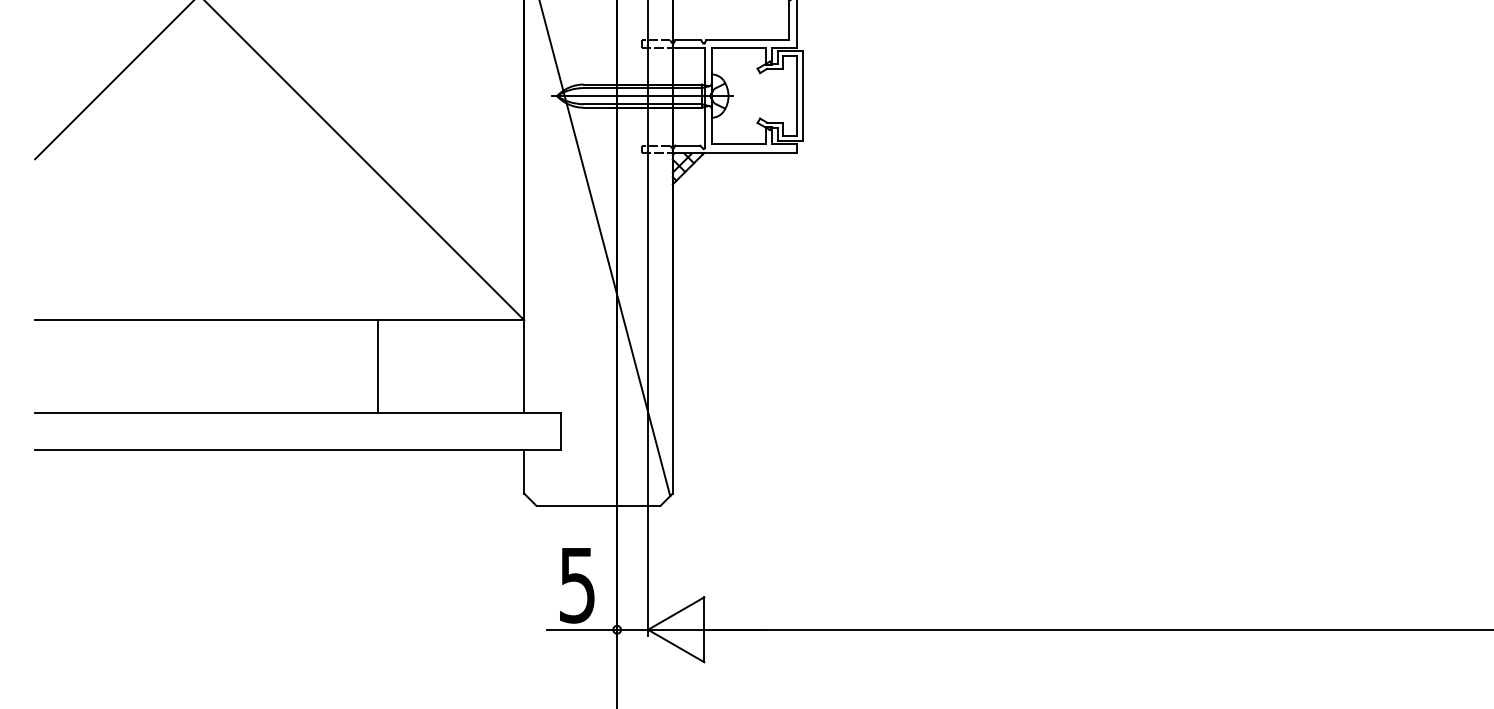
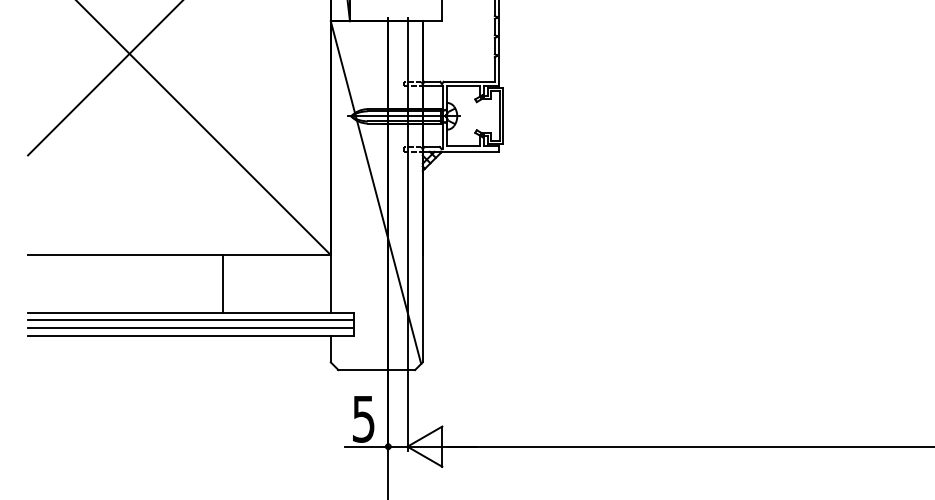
line: (378, 366) -> (223, 283), moved
line: (297, 425) -> (190, 320), added
line: (297, 437) -> (190, 327), added

